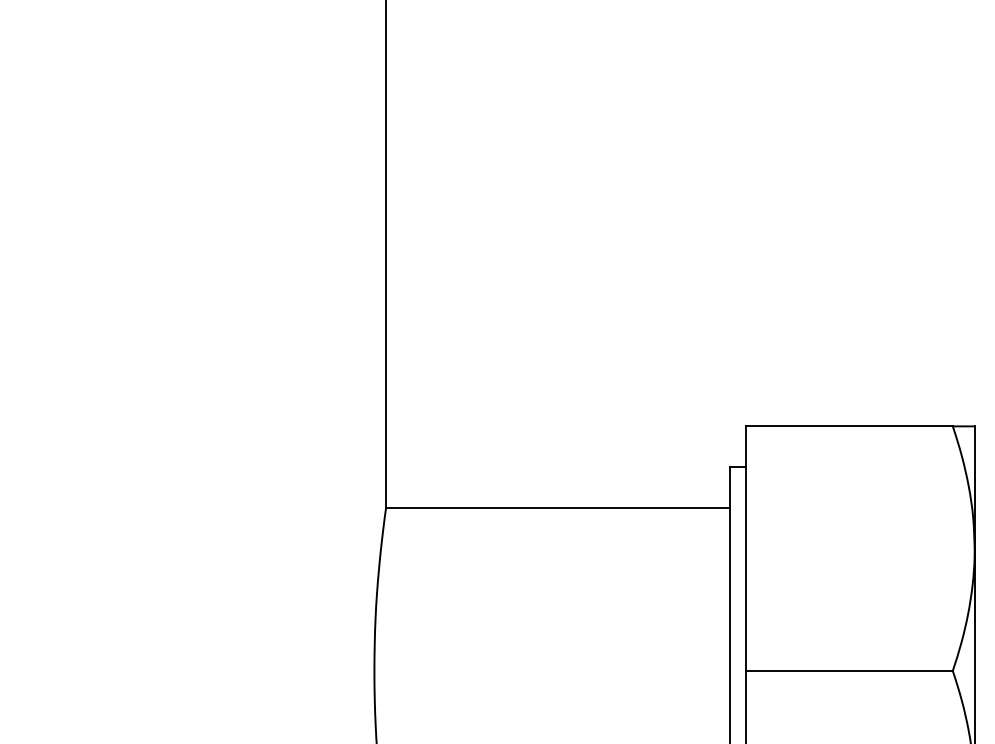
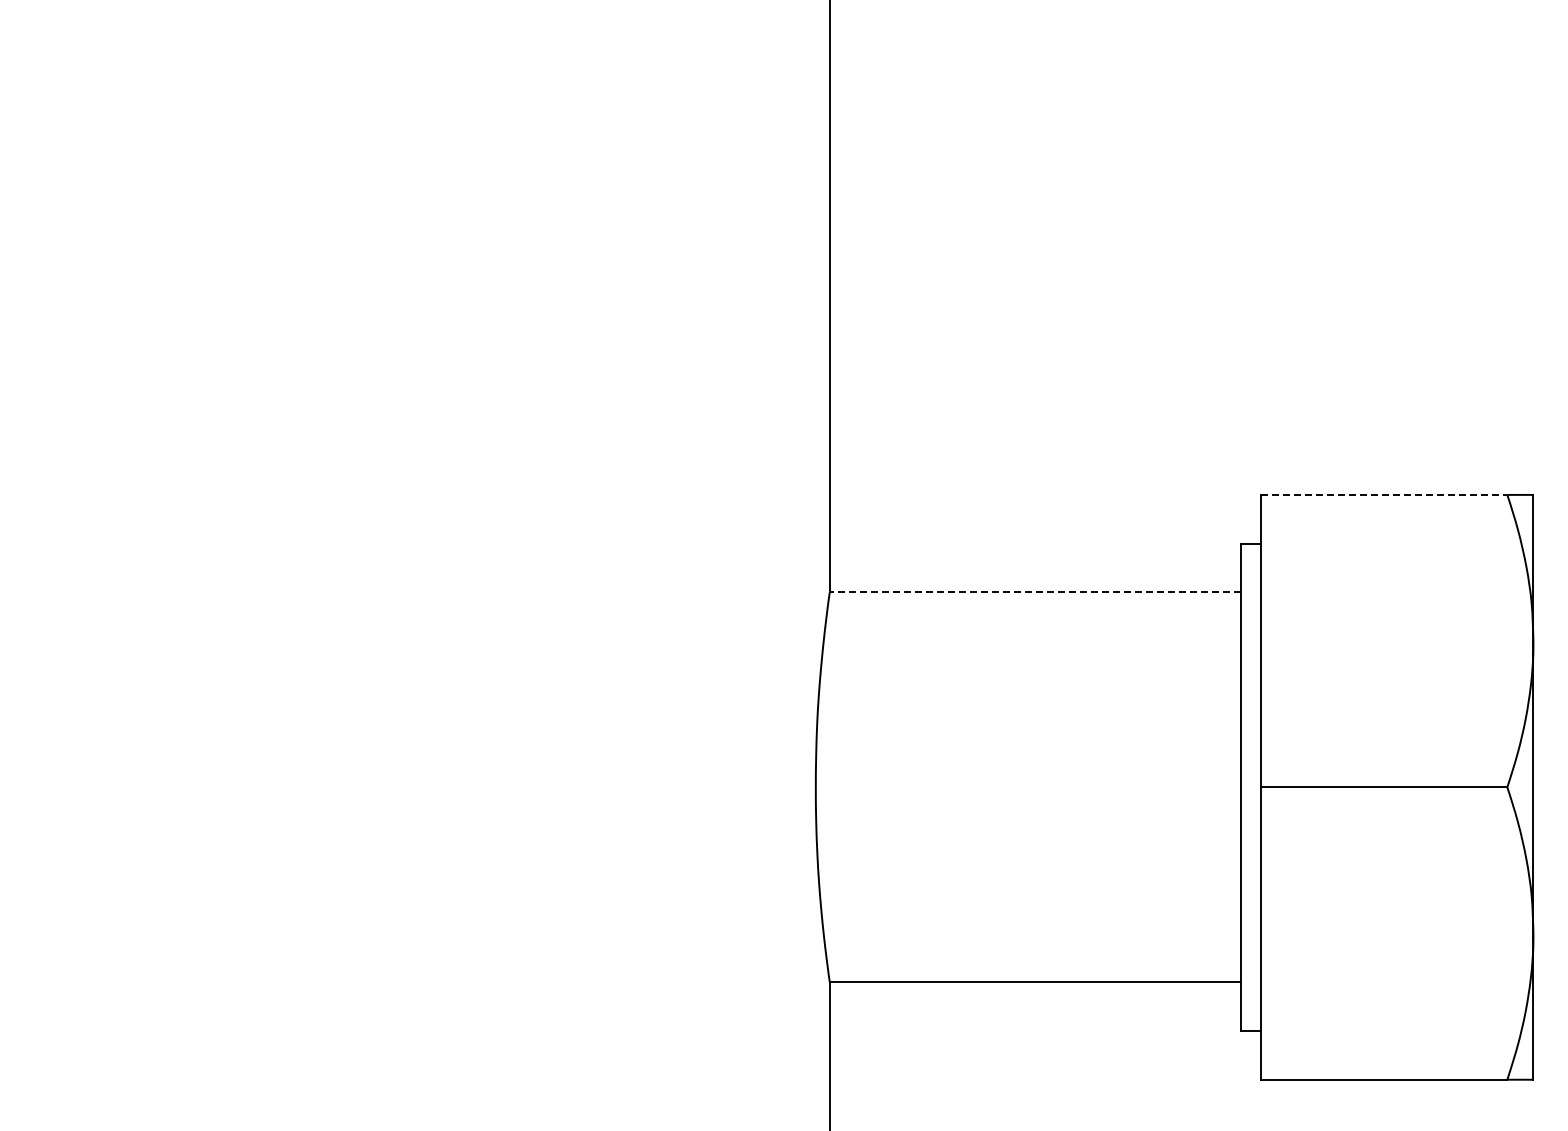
line: (850, 426) -> (1384, 494), solid -> dashed
line: (558, 507) -> (1035, 592), solid -> dashed

